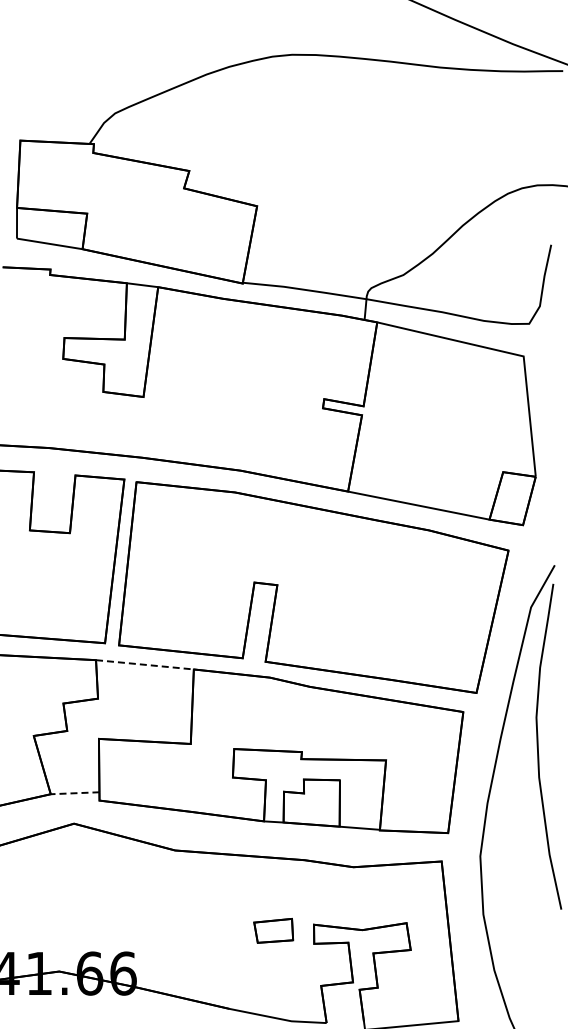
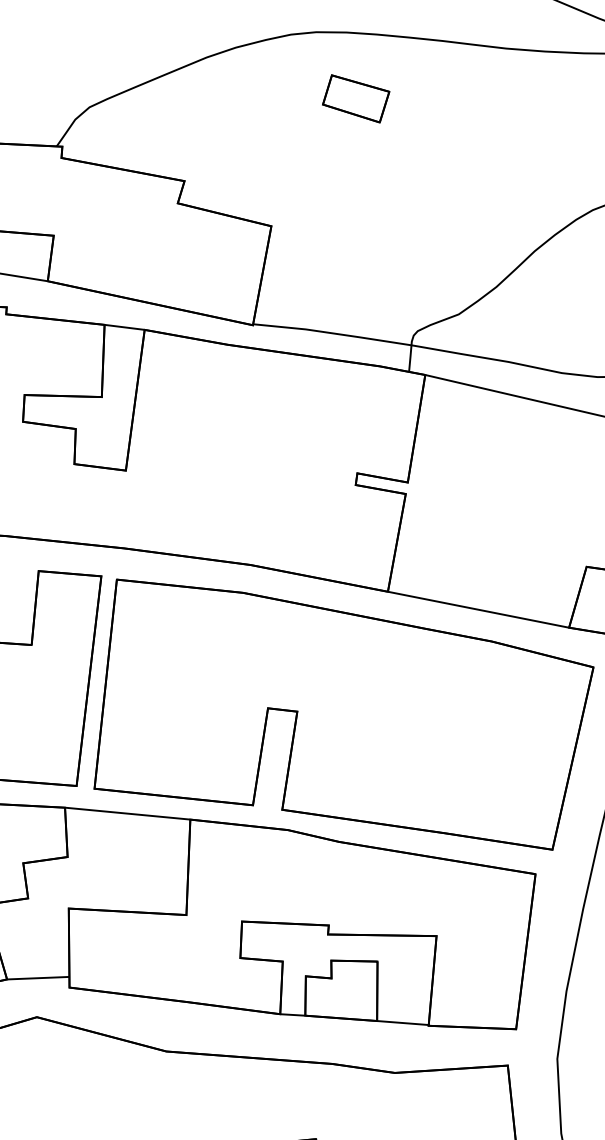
part: (323, 106) -> (356, 98), added
line: (145, 664) -> (128, 813), dashed -> solid
line: (74, 793) -> (37, 978), dashed -> solid

